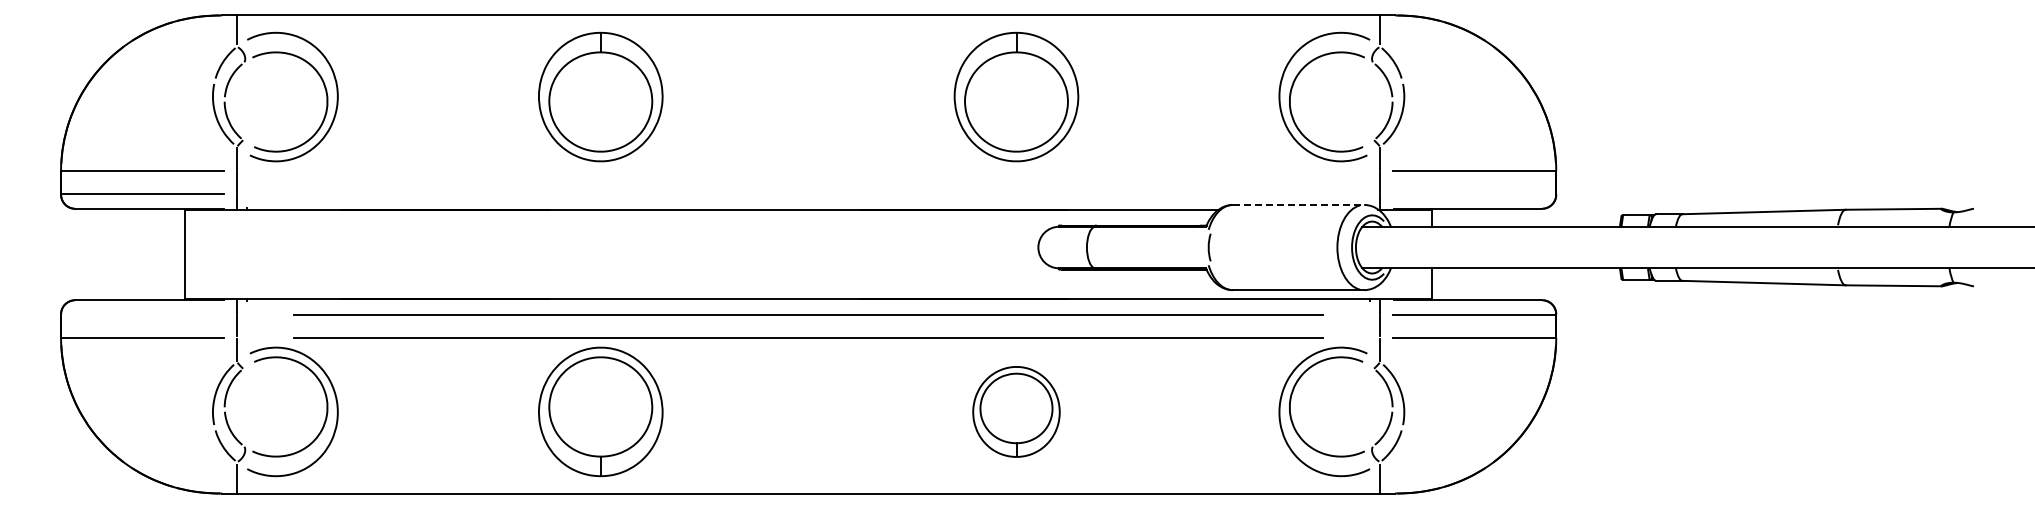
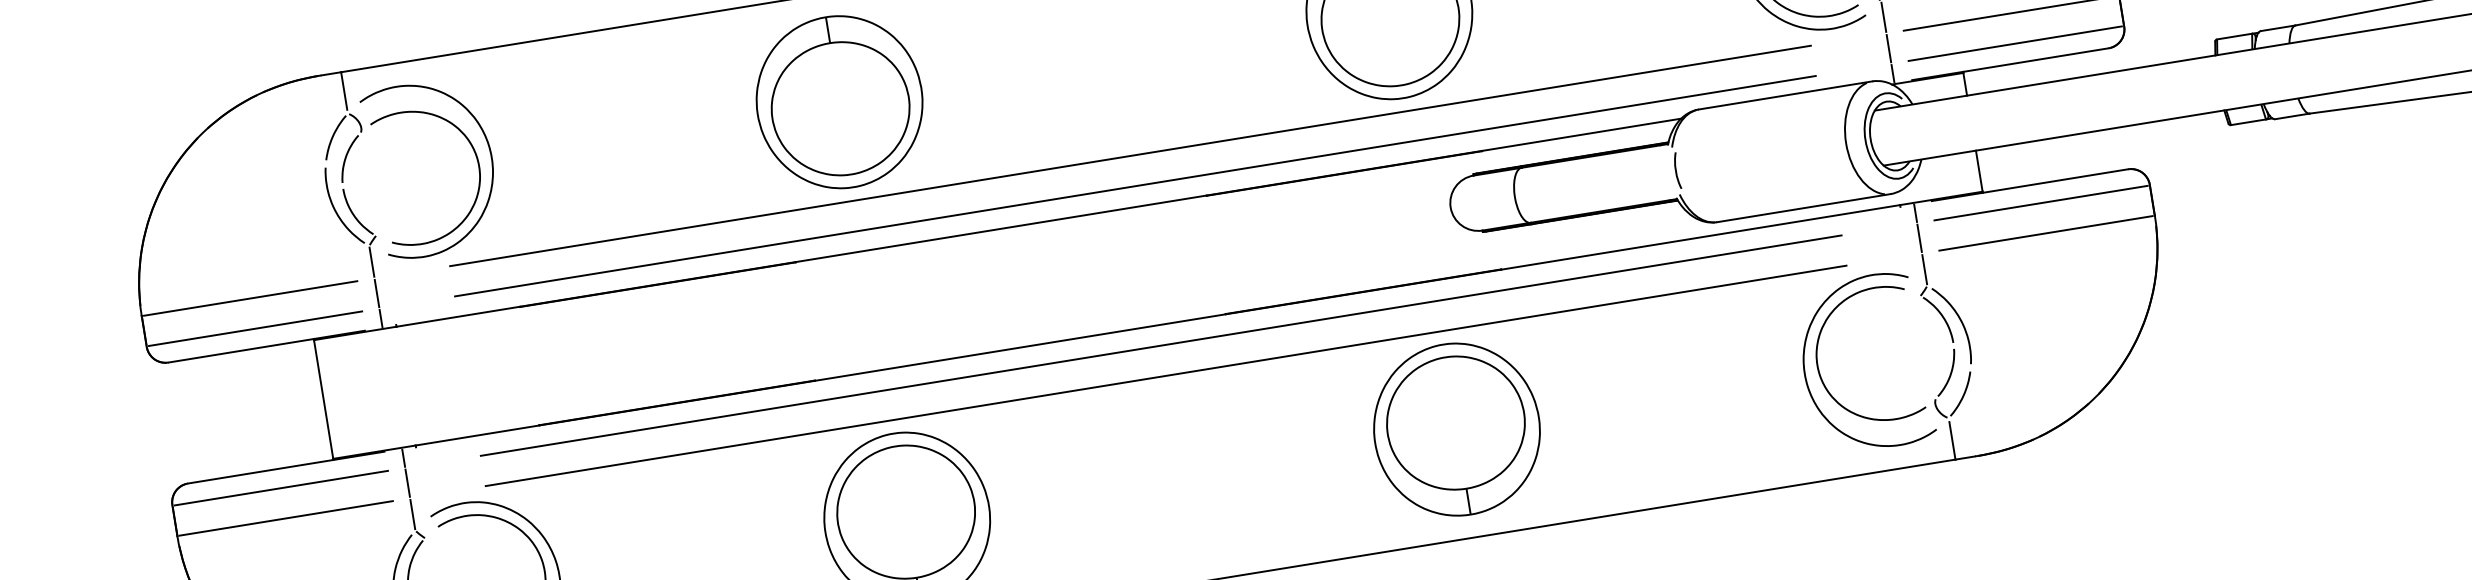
line: (808, 171) -> (1130, 156), added
line: (808, 194) -> (1135, 186), added
line: (1473, 194) -> (2014, 44), added
line: (1298, 204) -> (1785, 94), dashed -> solid
line: (143, 314) -> (281, 487), added
part: (1016, 411) -> (1456, 429), size x1.43

